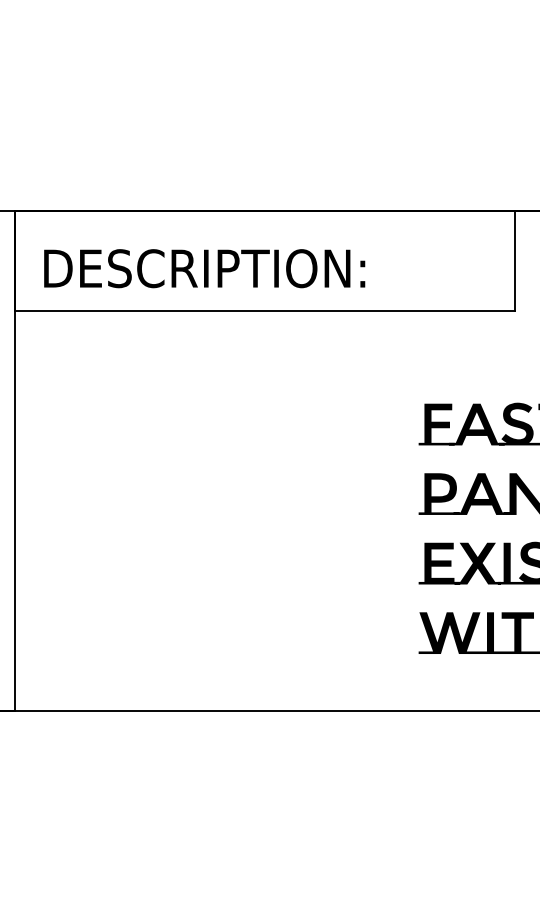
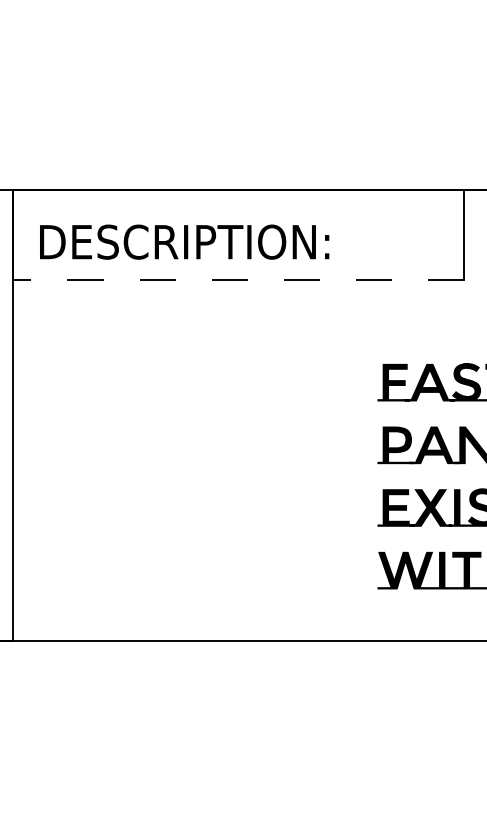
line: (264, 310) -> (238, 279), solid -> dashed

